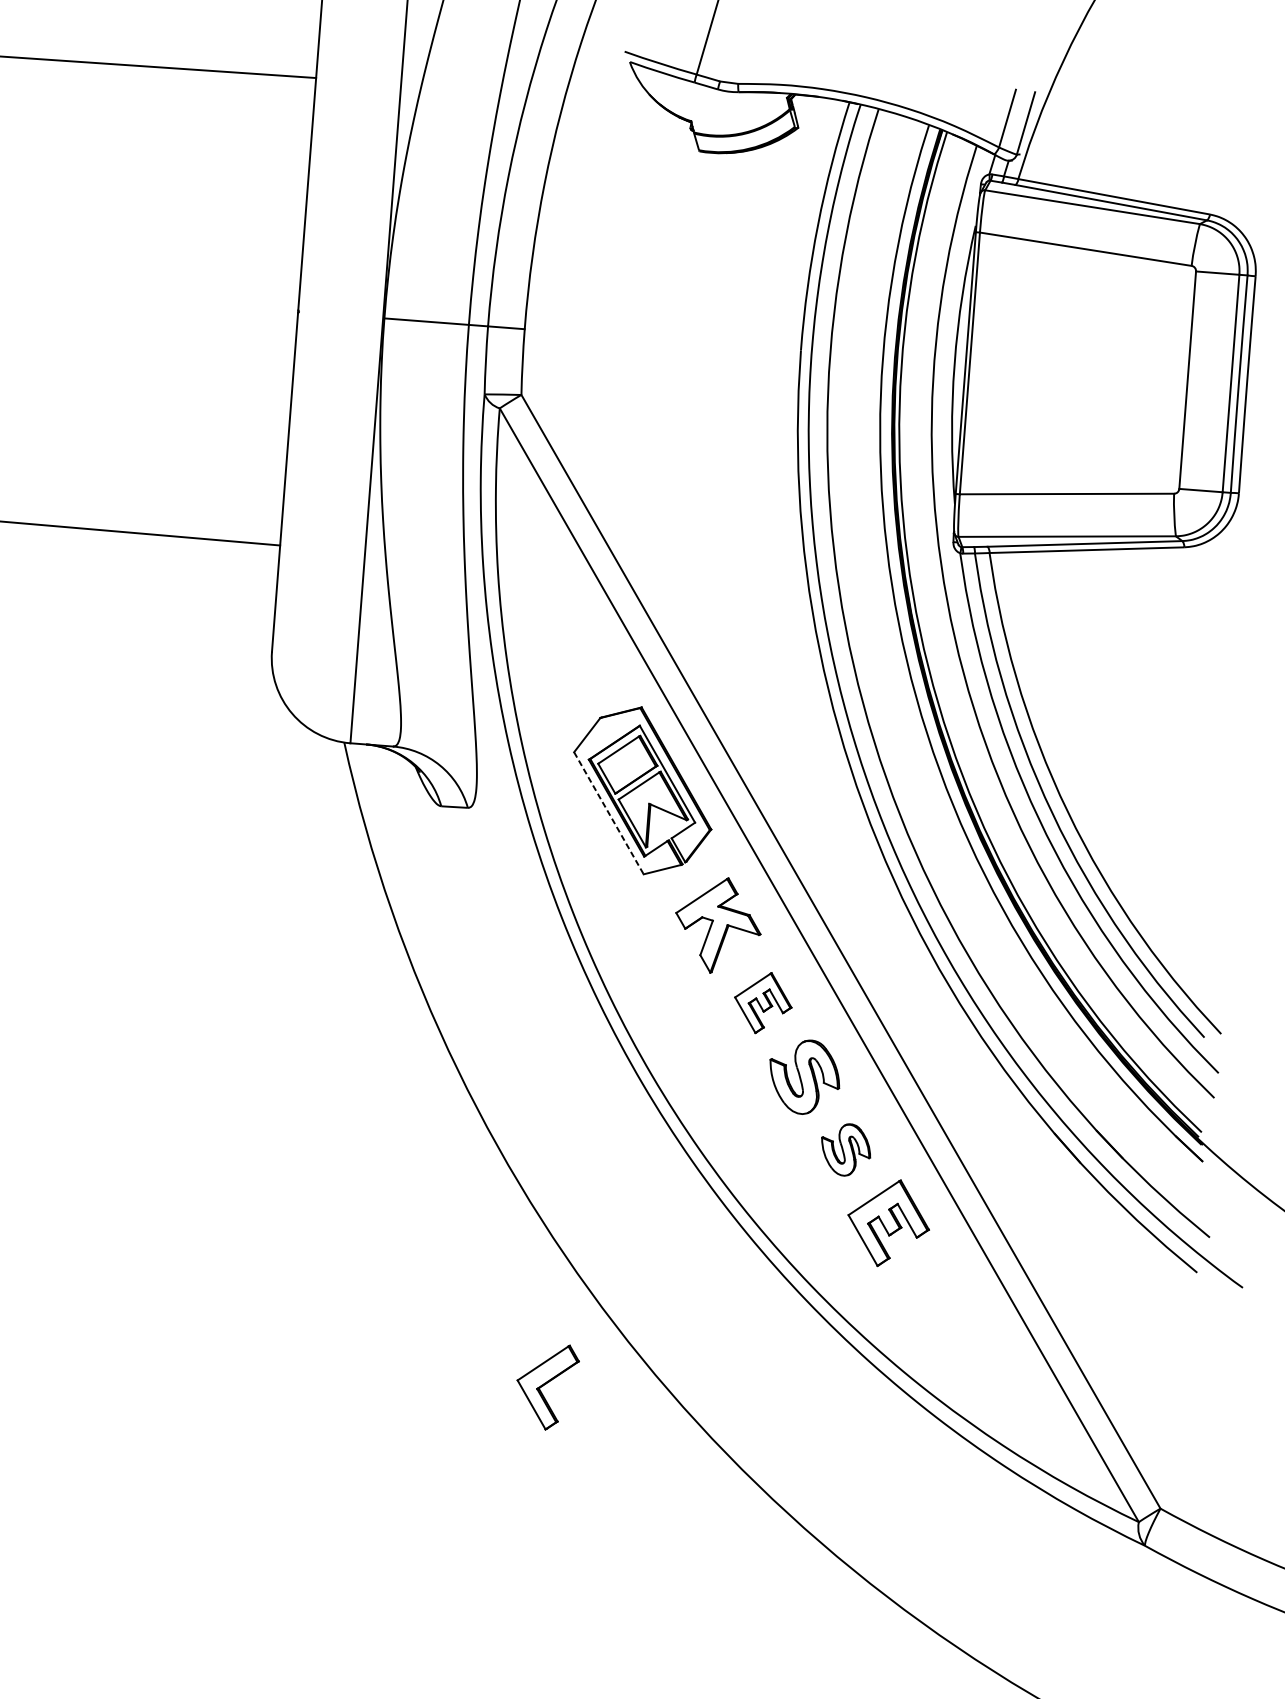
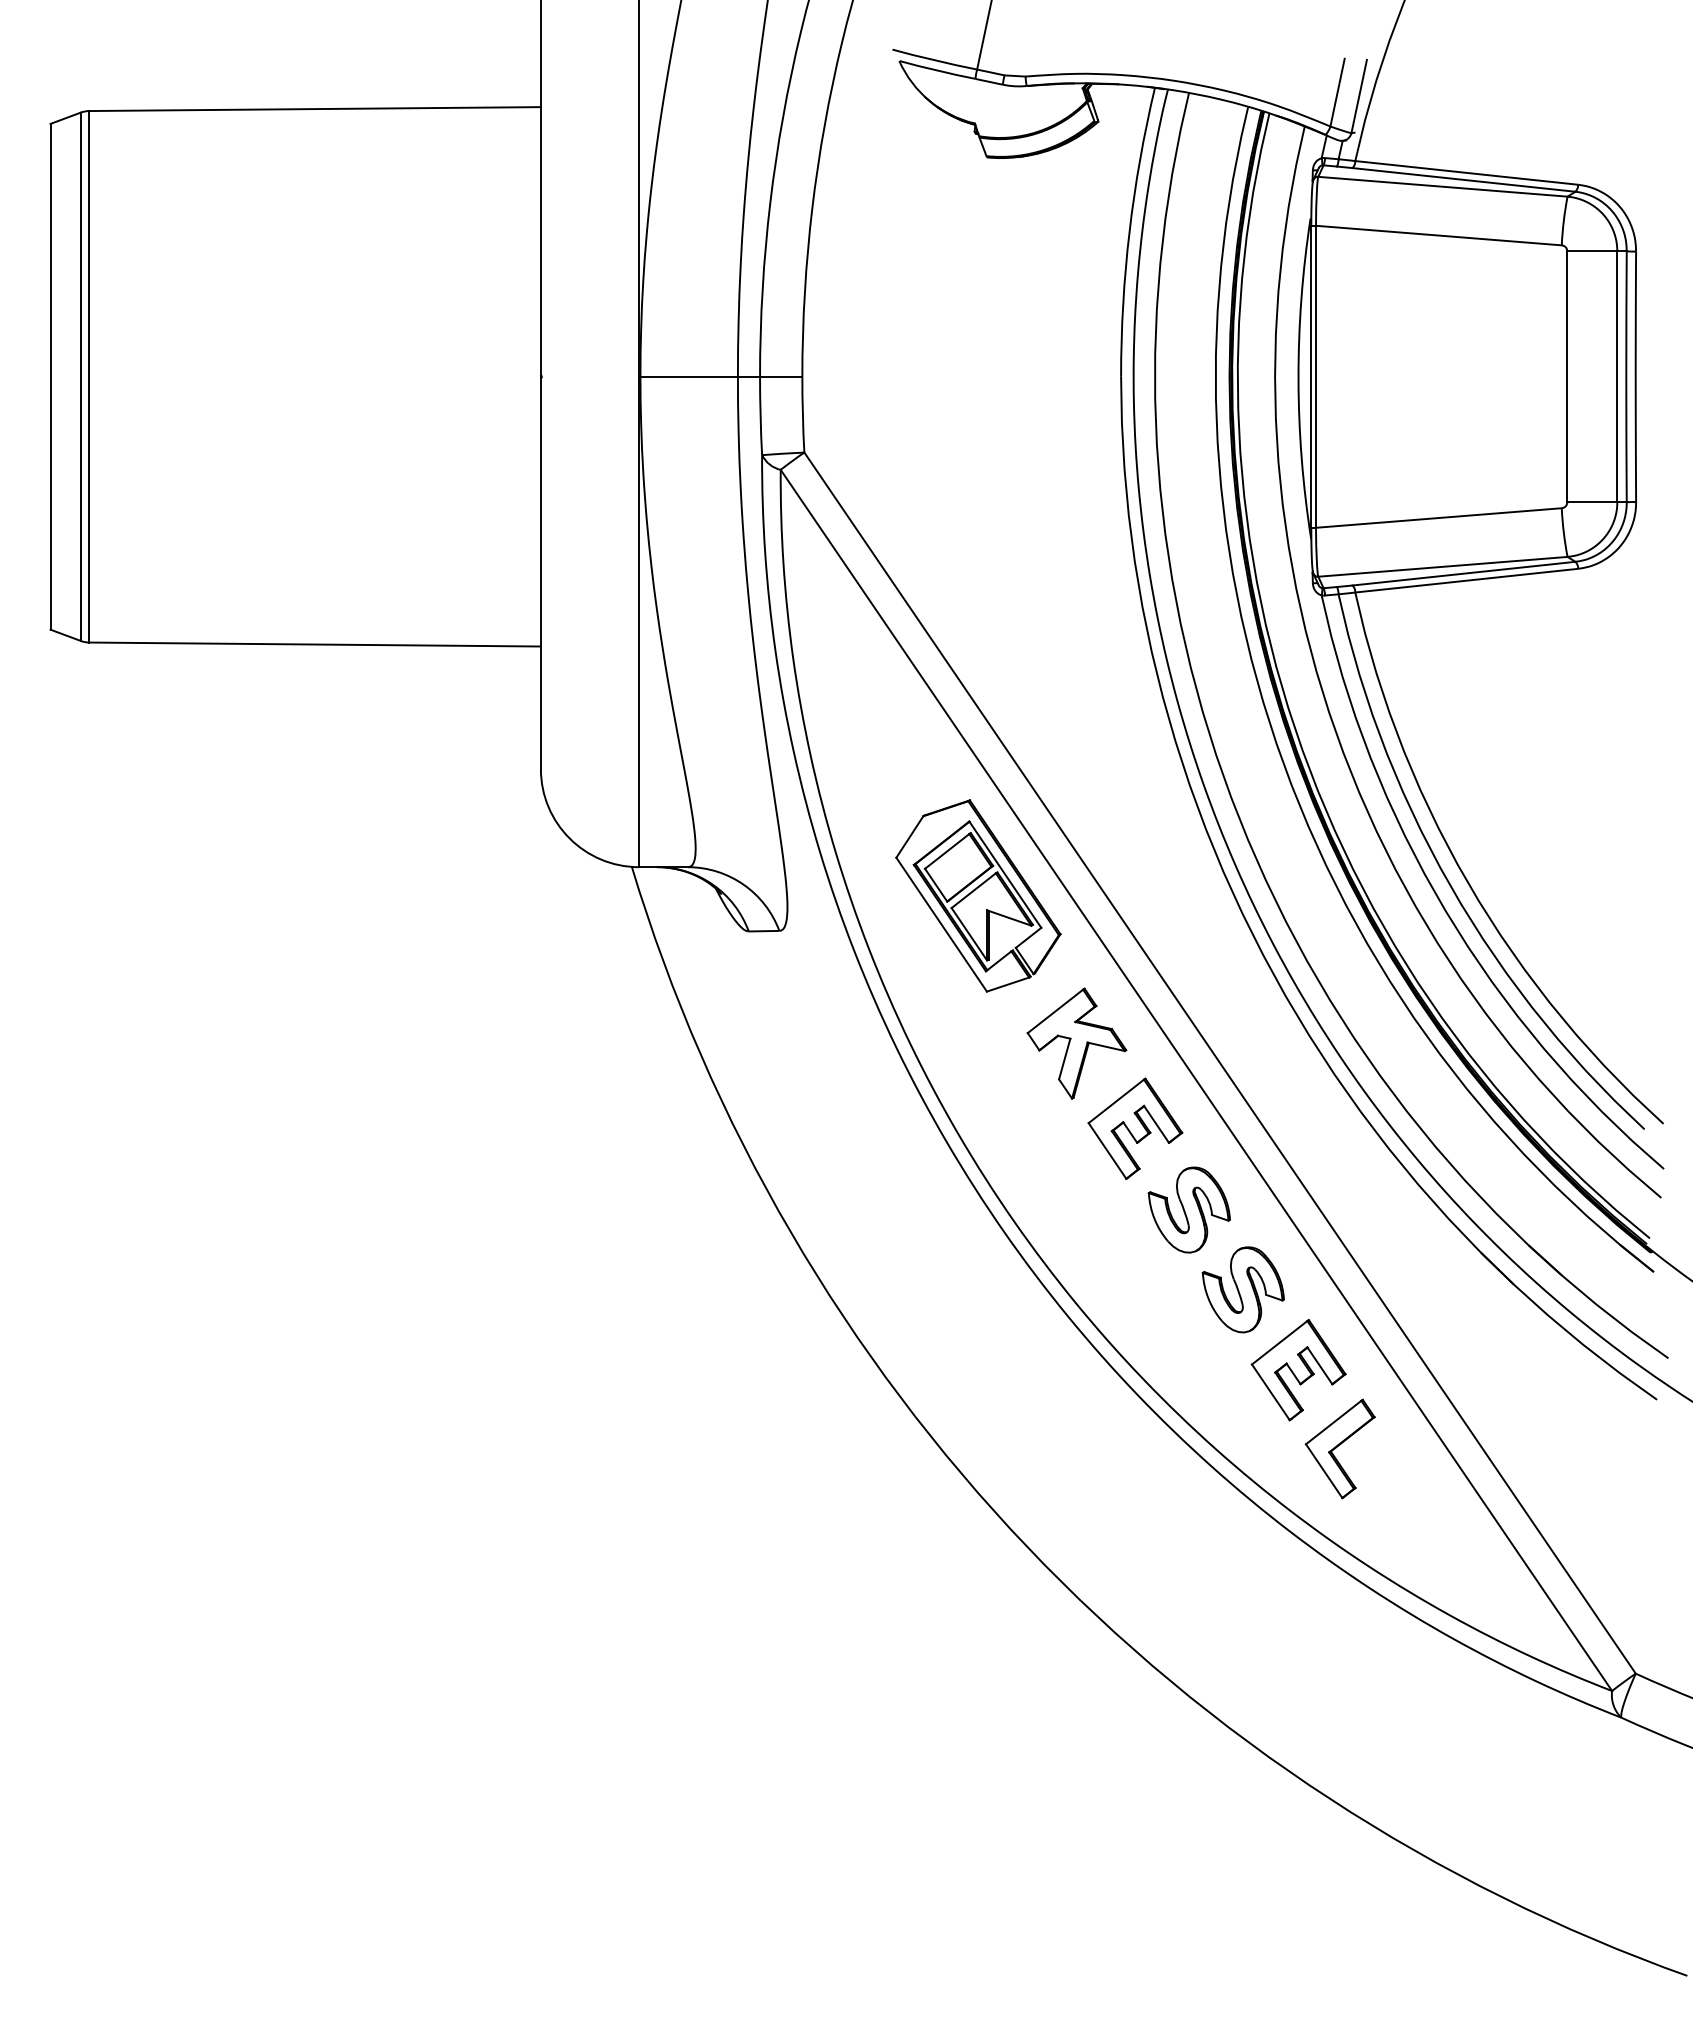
line: (608, 813) -> (941, 924), dashed -> solid
part: (763, 1002) -> (1135, 1128), size x1.43
part: (845, 1149) -> (1242, 1289), size x1.43
part: (546, 1386) -> (1339, 1448), moved

